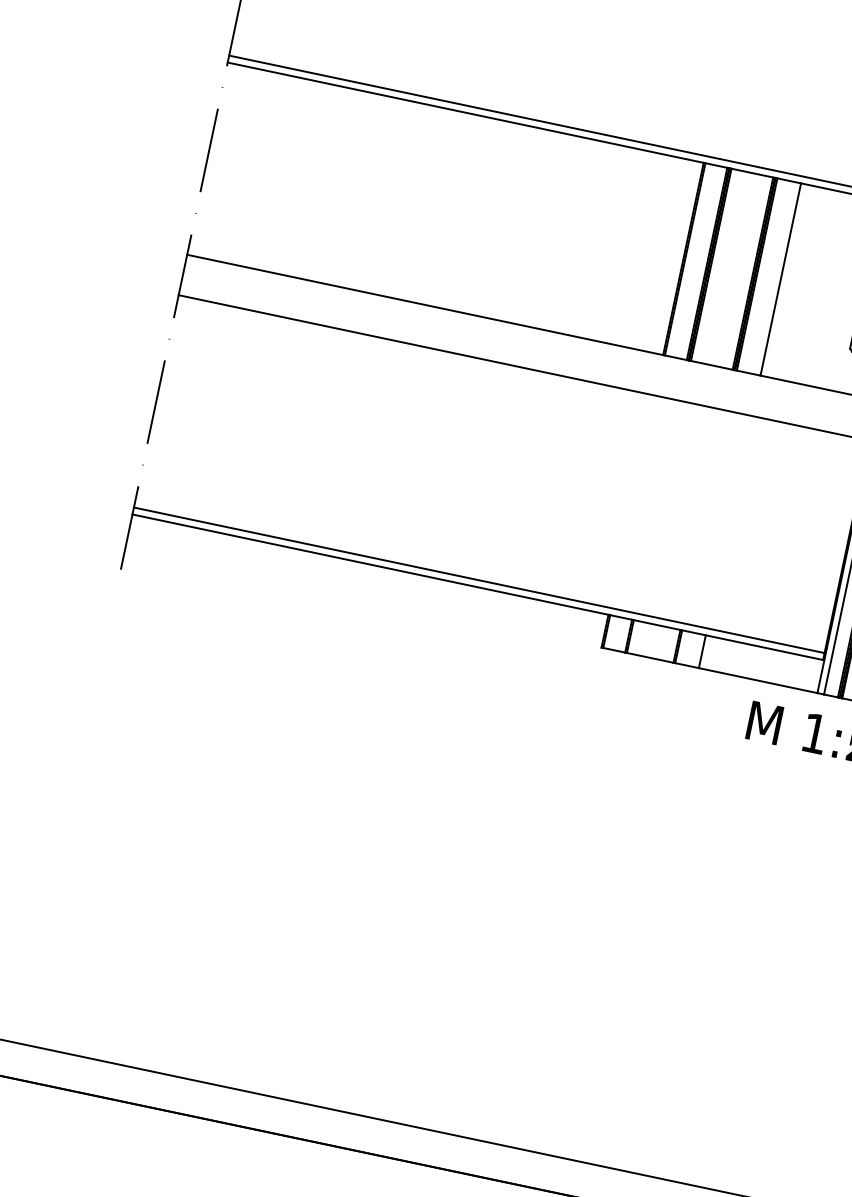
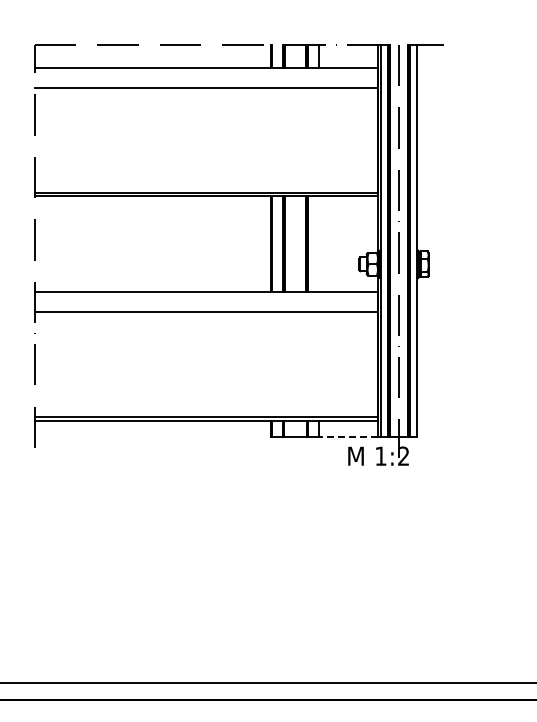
line: (781, 278) -> (319, 243), removed
line: (757, 679) -> (348, 436), solid -> dashed

